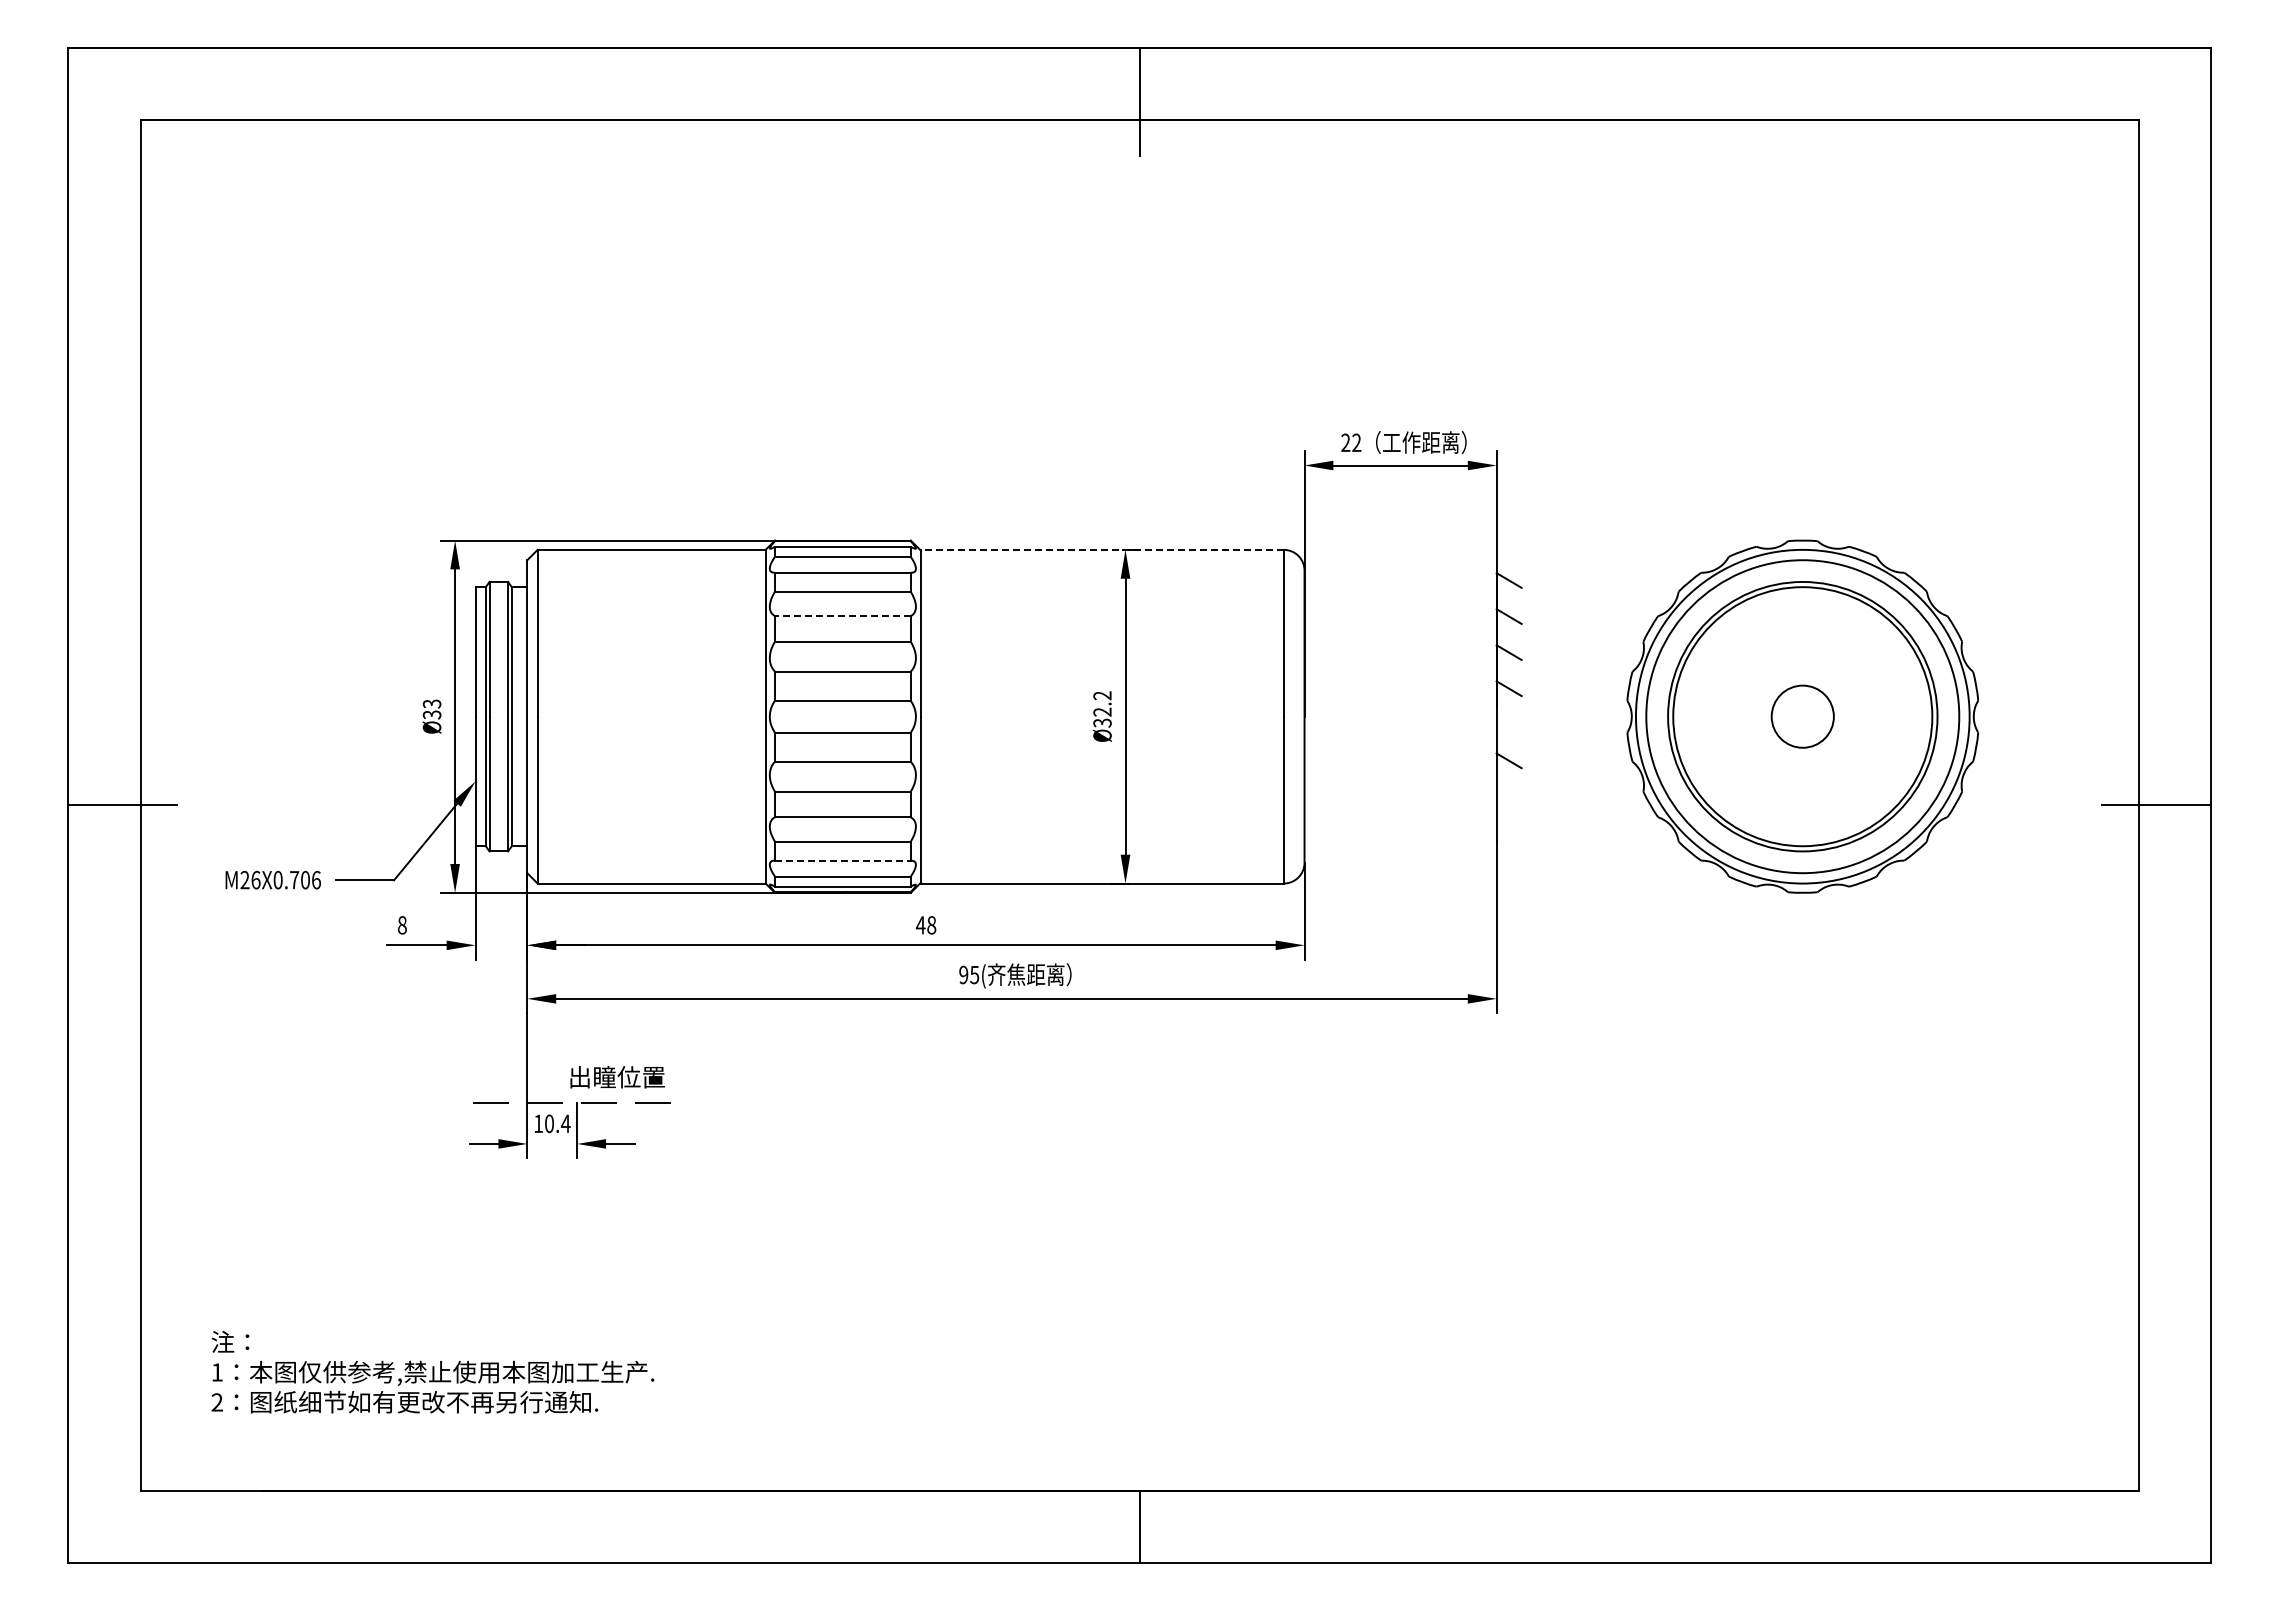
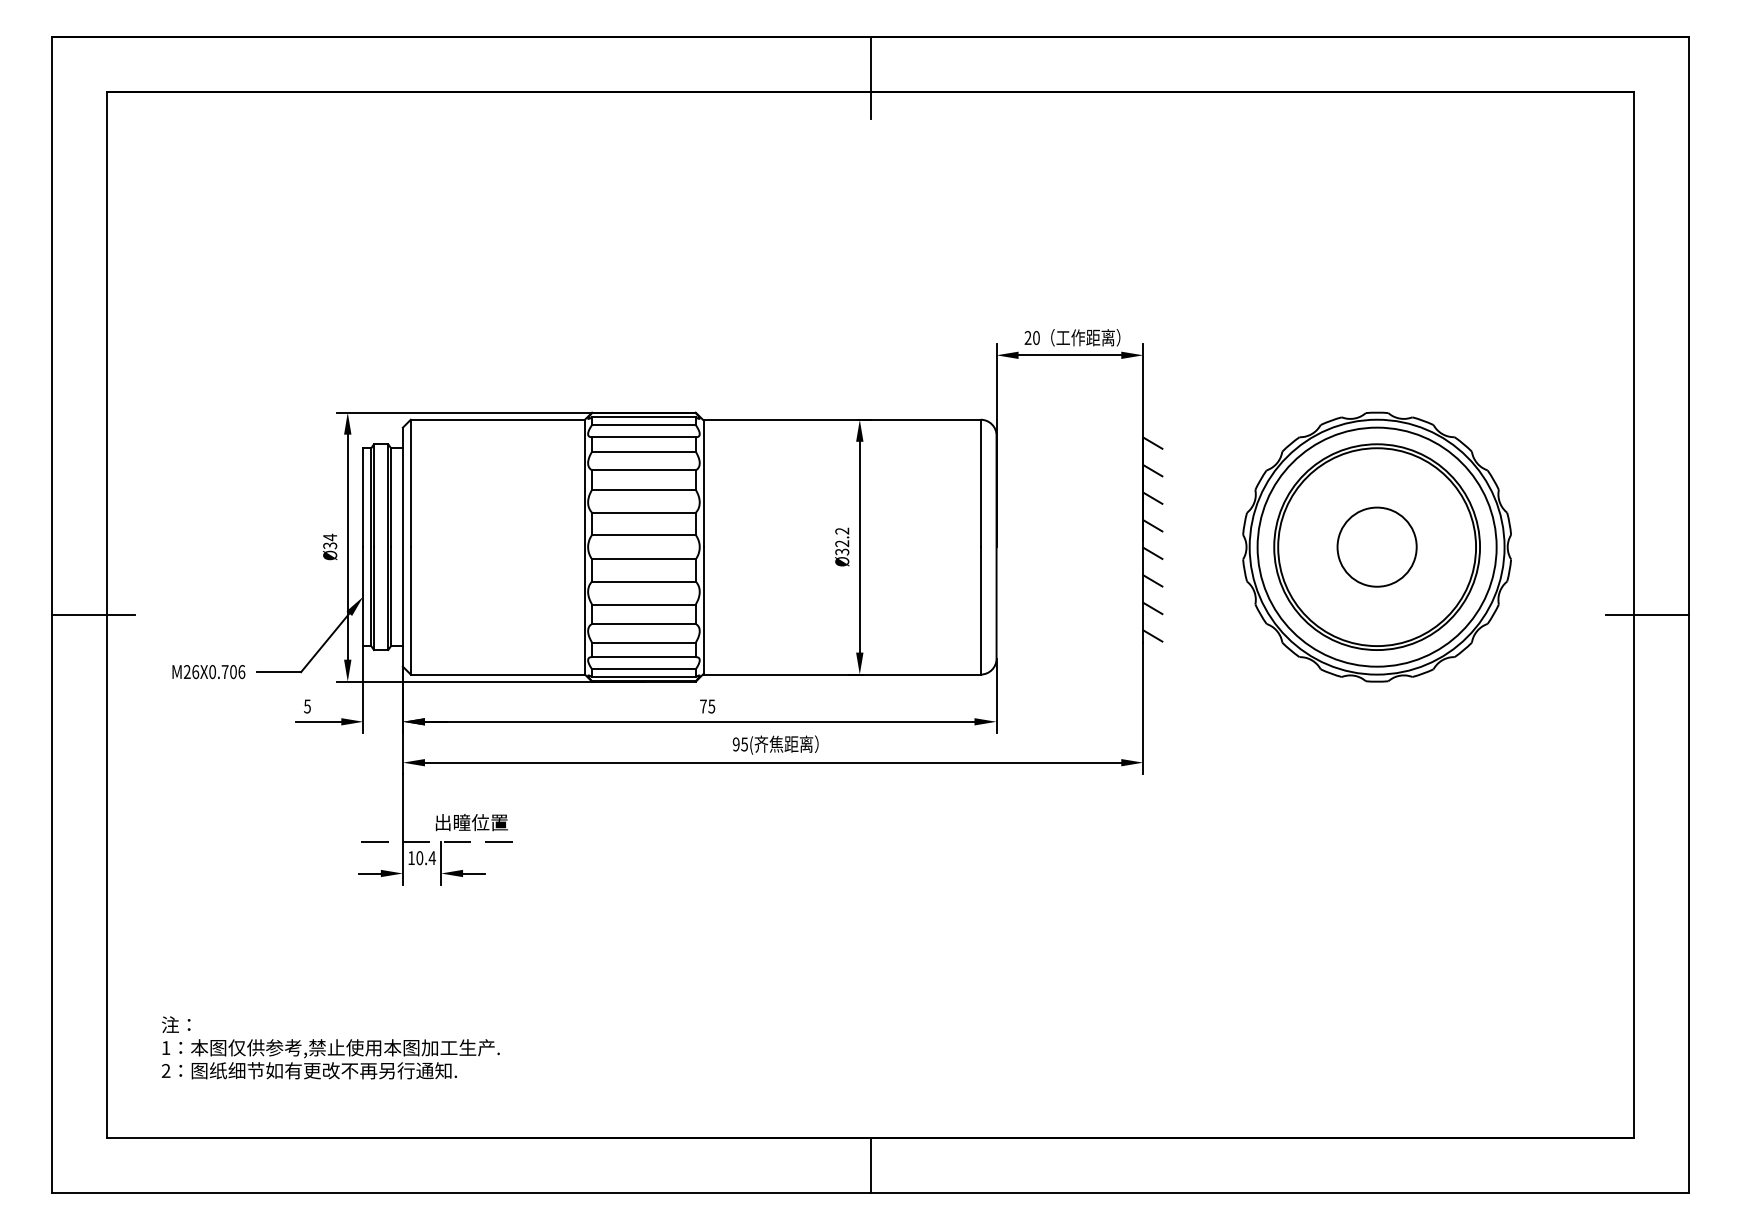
text: (1356, 442) -> (1036, 337), 22 -> 20
line: (1101, 549) -> (841, 419), dashed -> solid
line: (842, 616) -> (643, 470), dashed -> solid
text: (431, 703) -> (329, 537), Ø33 -> Ø34
circle: (1802, 716) -> (1376, 547), size x1.67
line: (1508, 724) -> (1152, 553), added
line: (1508, 796) -> (1152, 608), added
line: (1508, 832) -> (1152, 635), added
line: (842, 860) -> (643, 657), dashed -> solid
text: (401, 925) -> (306, 706), 8 -> 5
text: (925, 925) -> (707, 706), 48 -> 75

